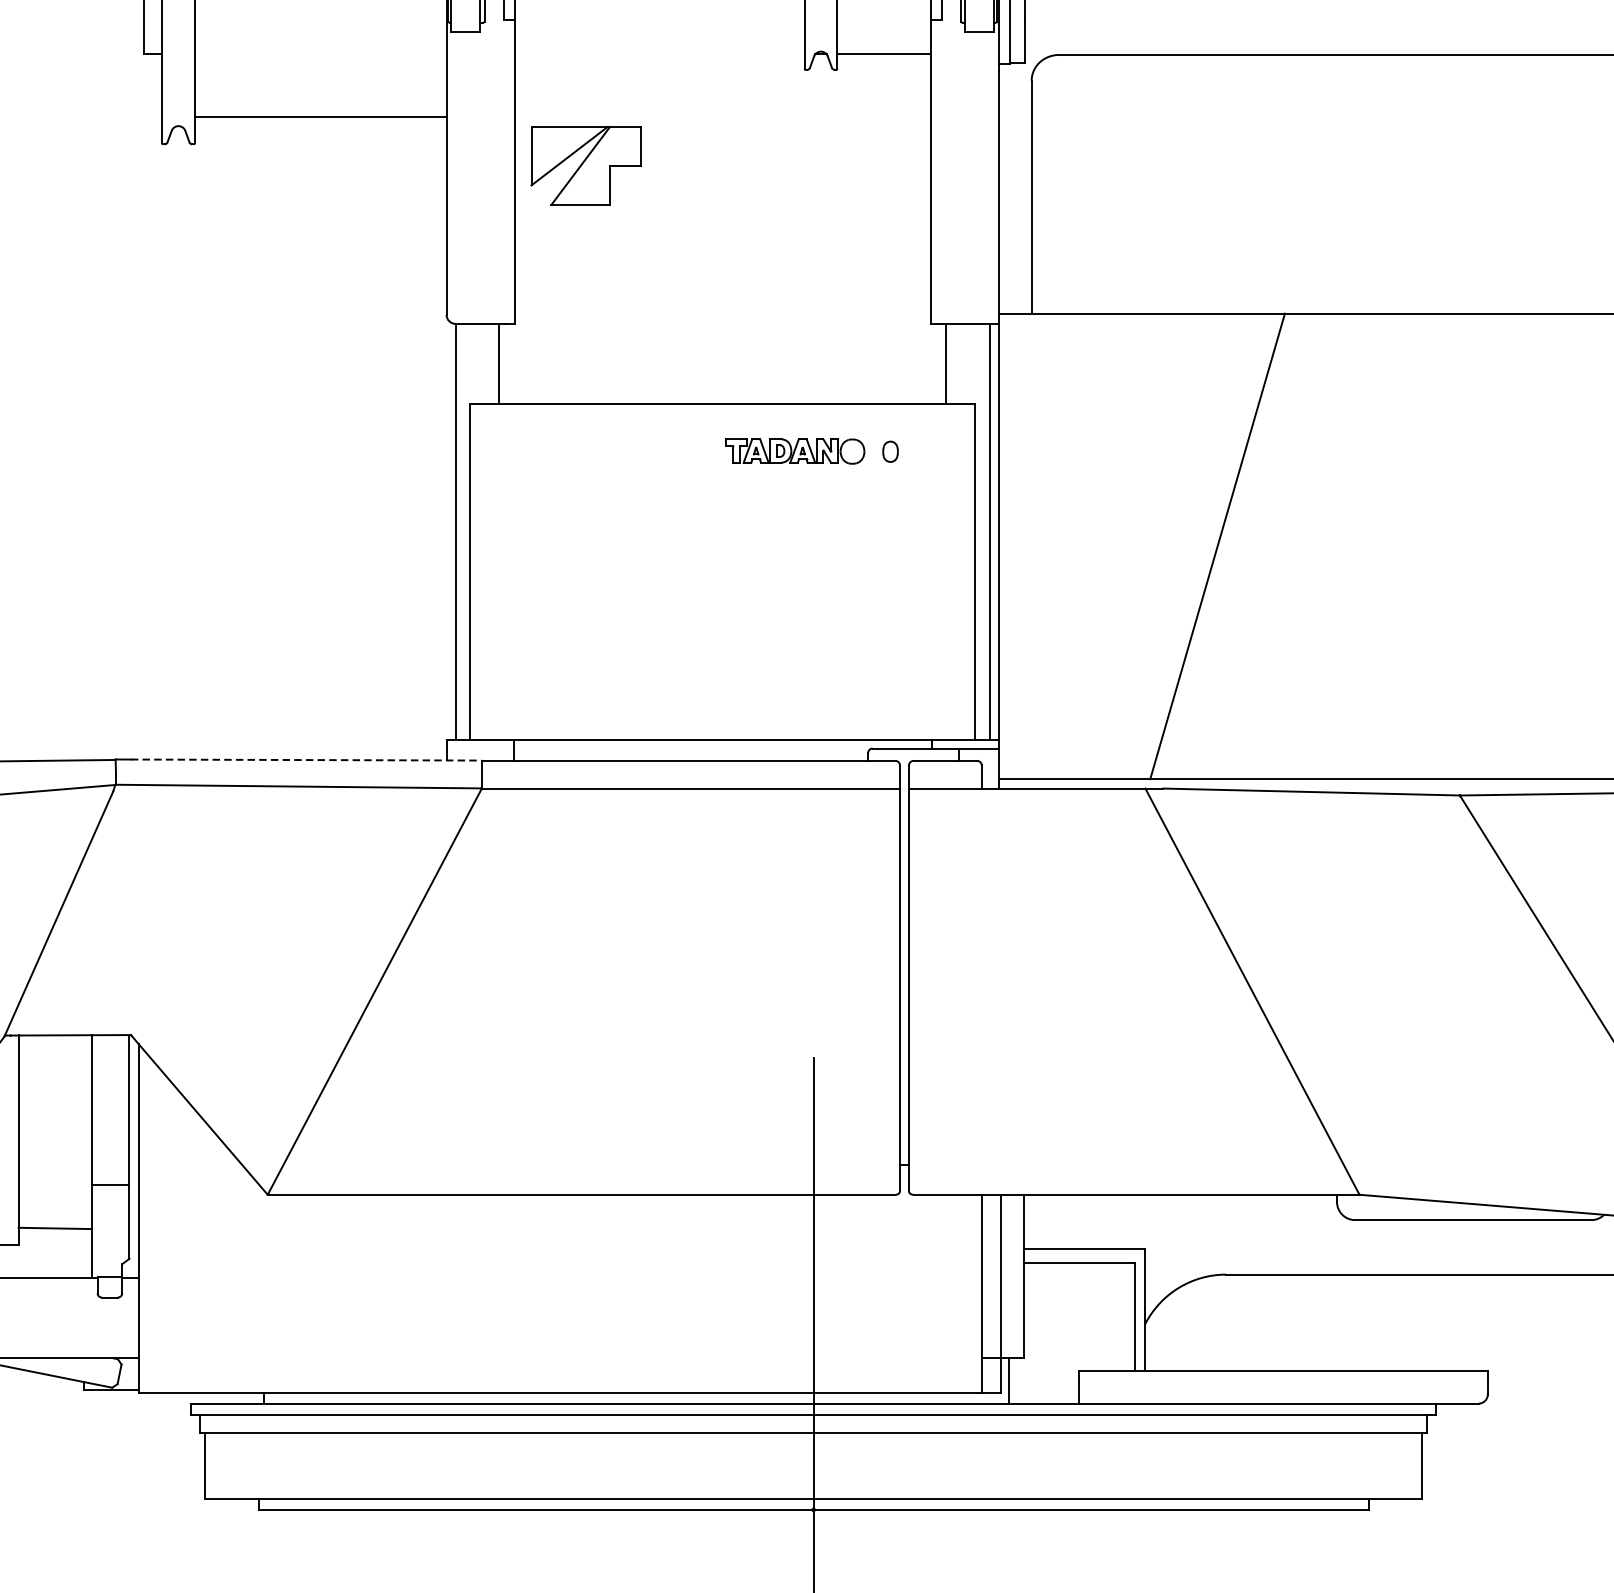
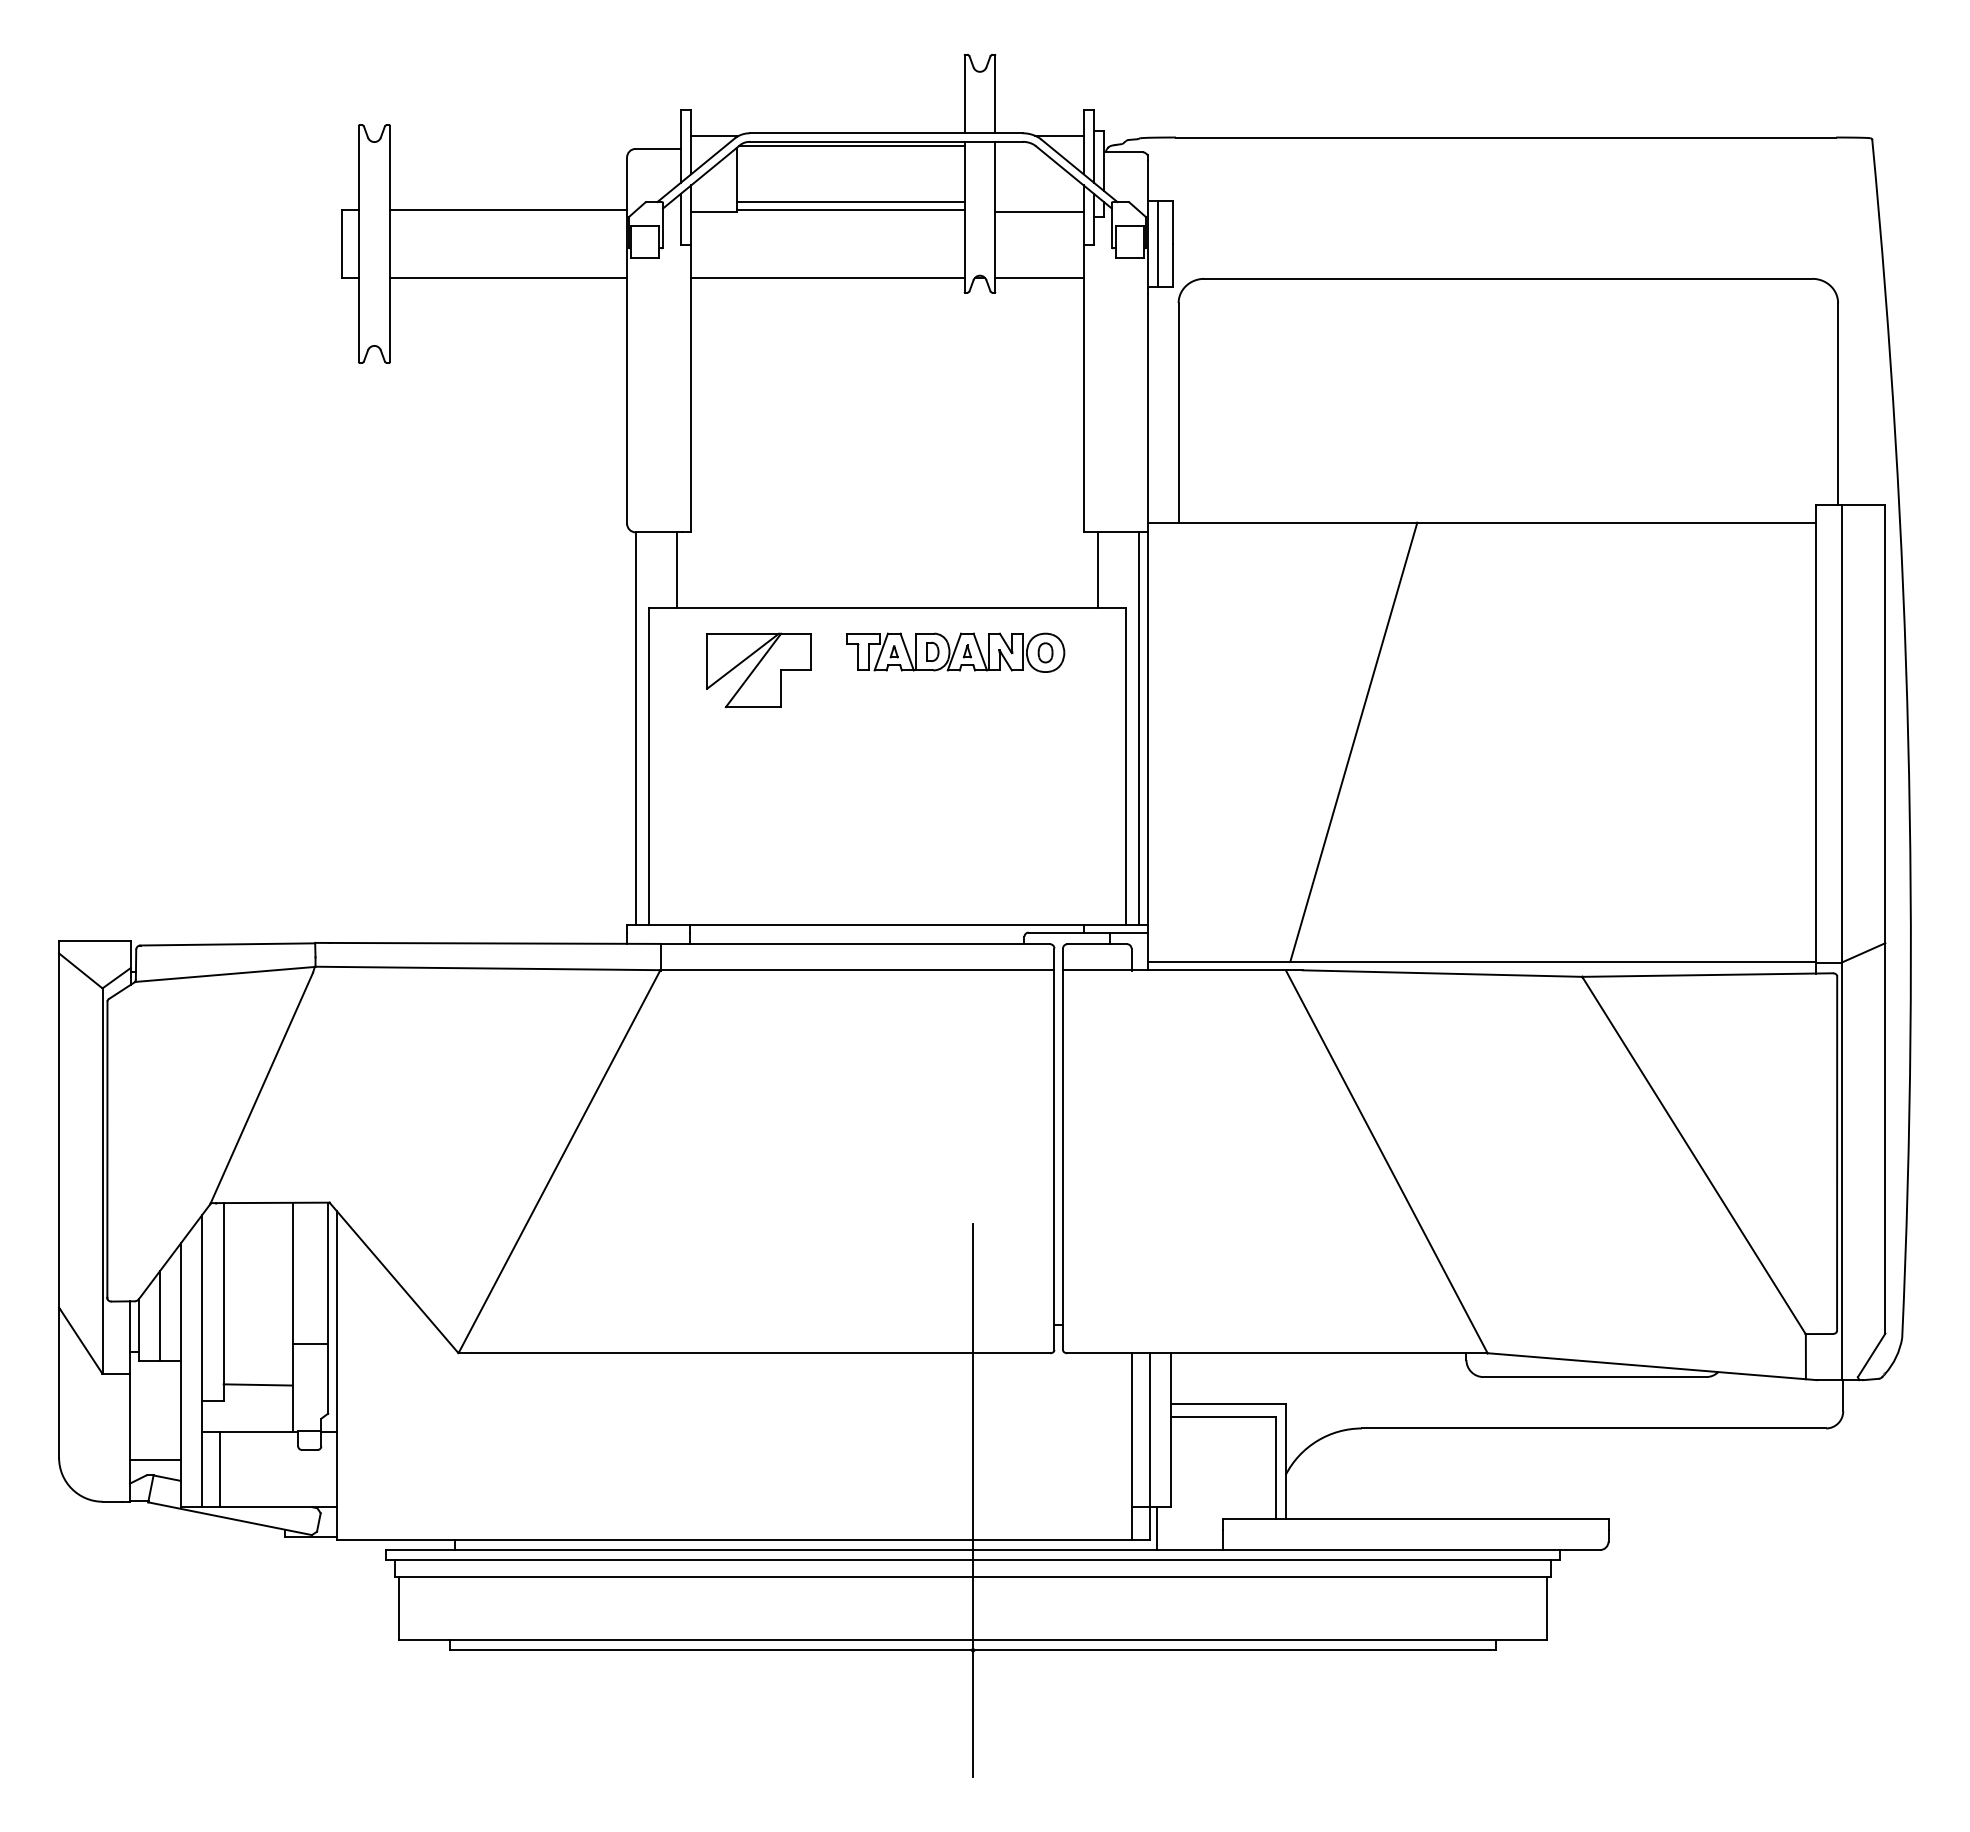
line: (659, 54) -> (827, 278), added
line: (320, 117) -> (508, 278), moved
part: (585, 166) -> (758, 670), moved
part: (794, 451) -> (955, 652), size x1.67
line: (306, 760) -> (495, 943), dashed -> solid
line: (15, 1318) -> (220, 1469), added

